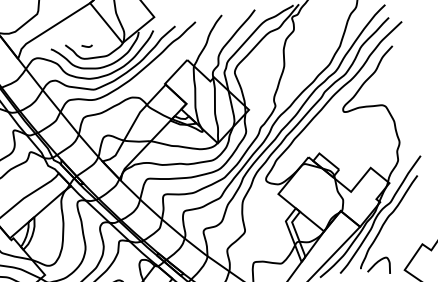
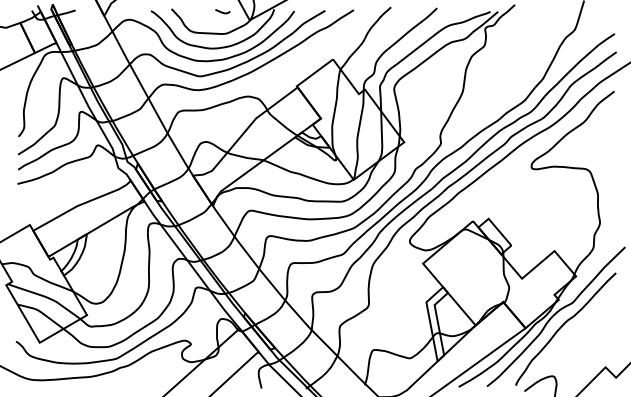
curve: (86, 46) -> (222, 11), moved

